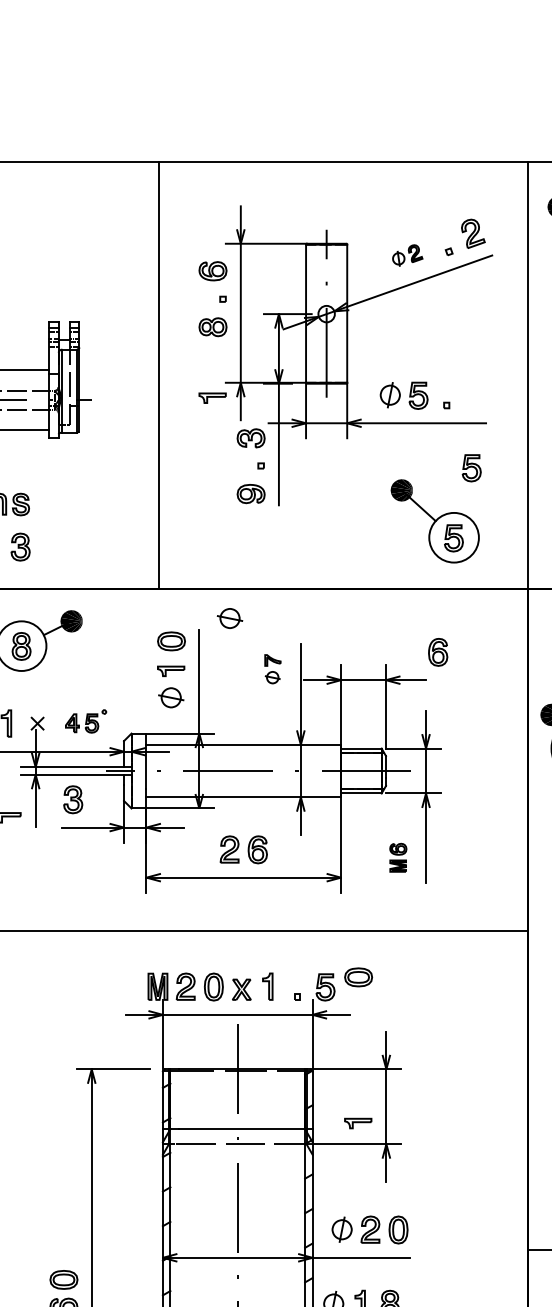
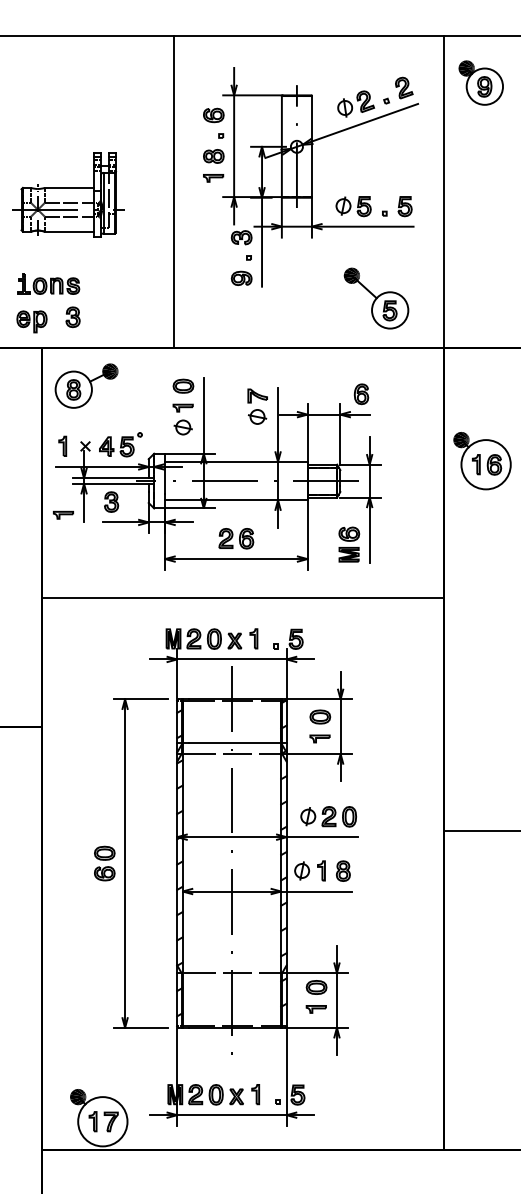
part: (408, 254) -> (356, 103), size x1.67
part: (212, 398) -> (213, 178), moved
part: (470, 468) -> (404, 206), moved
part: (228, 618) -> (225, 369), removed
part: (438, 652) -> (361, 394), moved
part: (272, 669) -> (257, 406), size x1.67
part: (85, 721) -> (120, 444), size x1.43
part: (398, 857) -> (349, 544), size x1.67
part: (358, 976) -> (320, 716), moved

